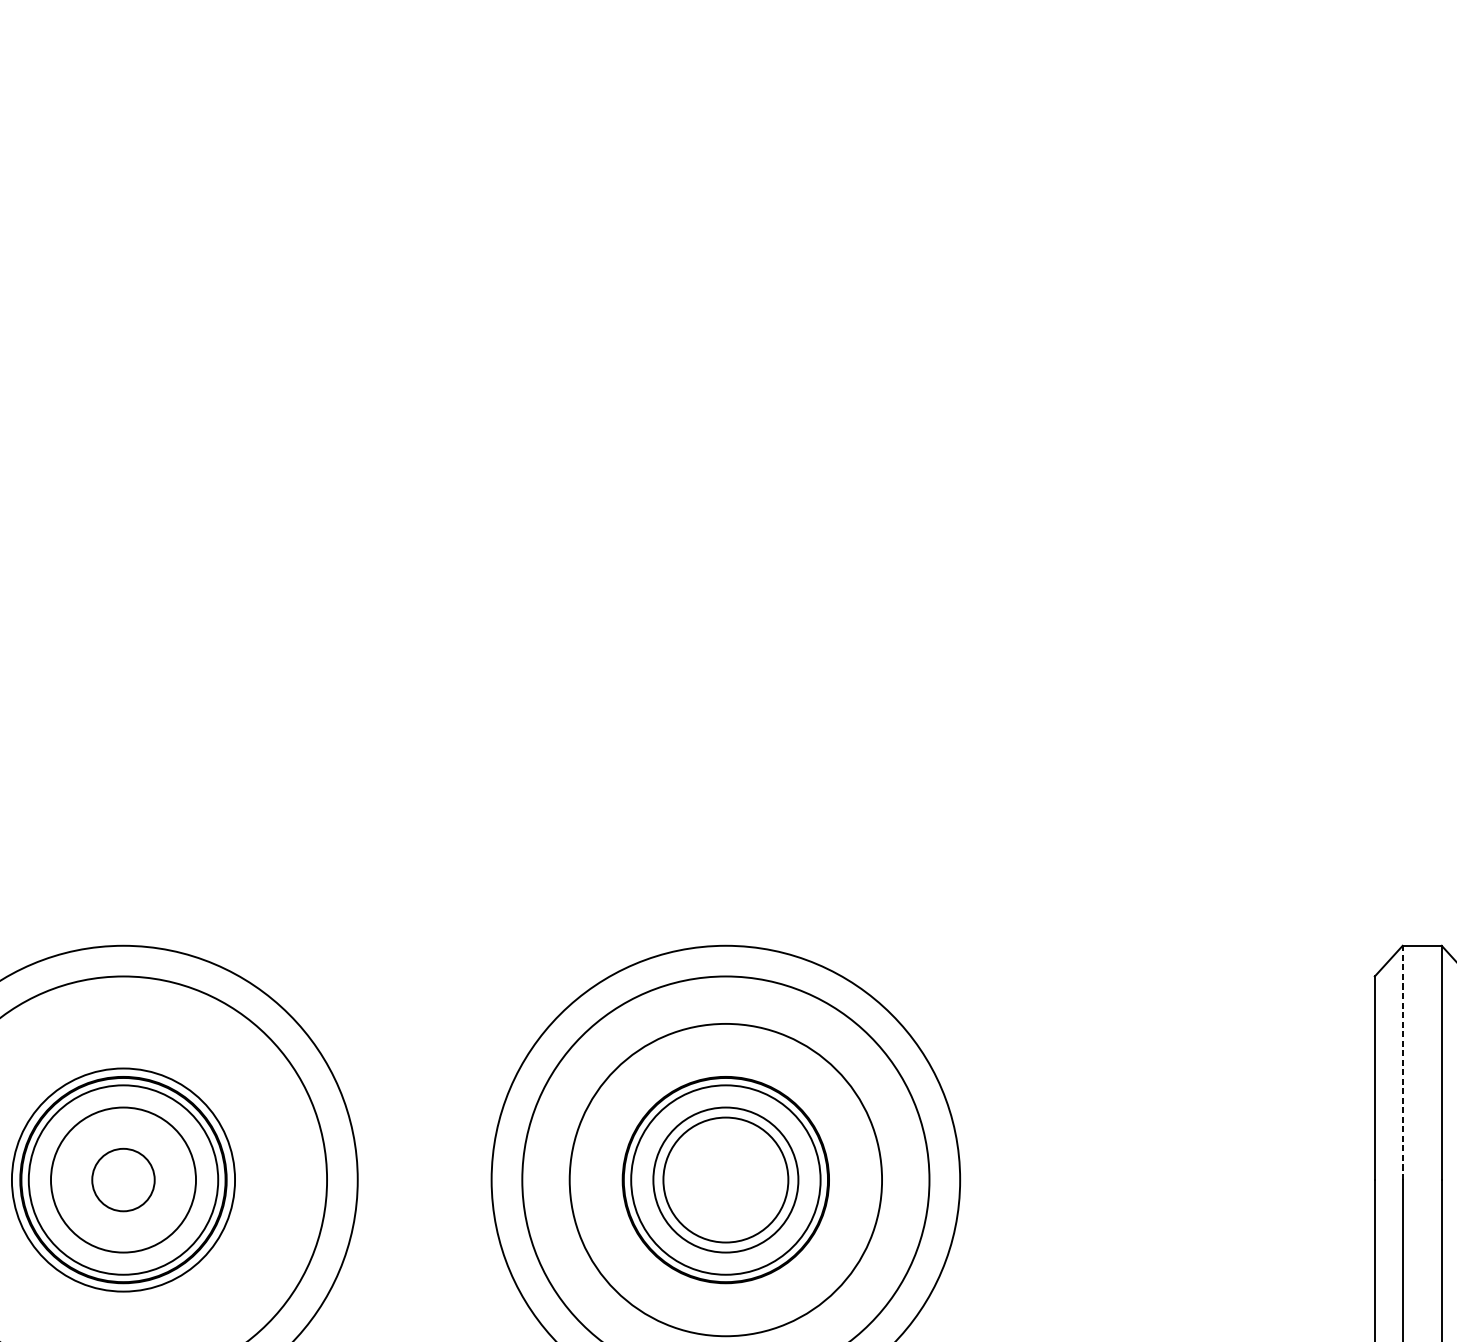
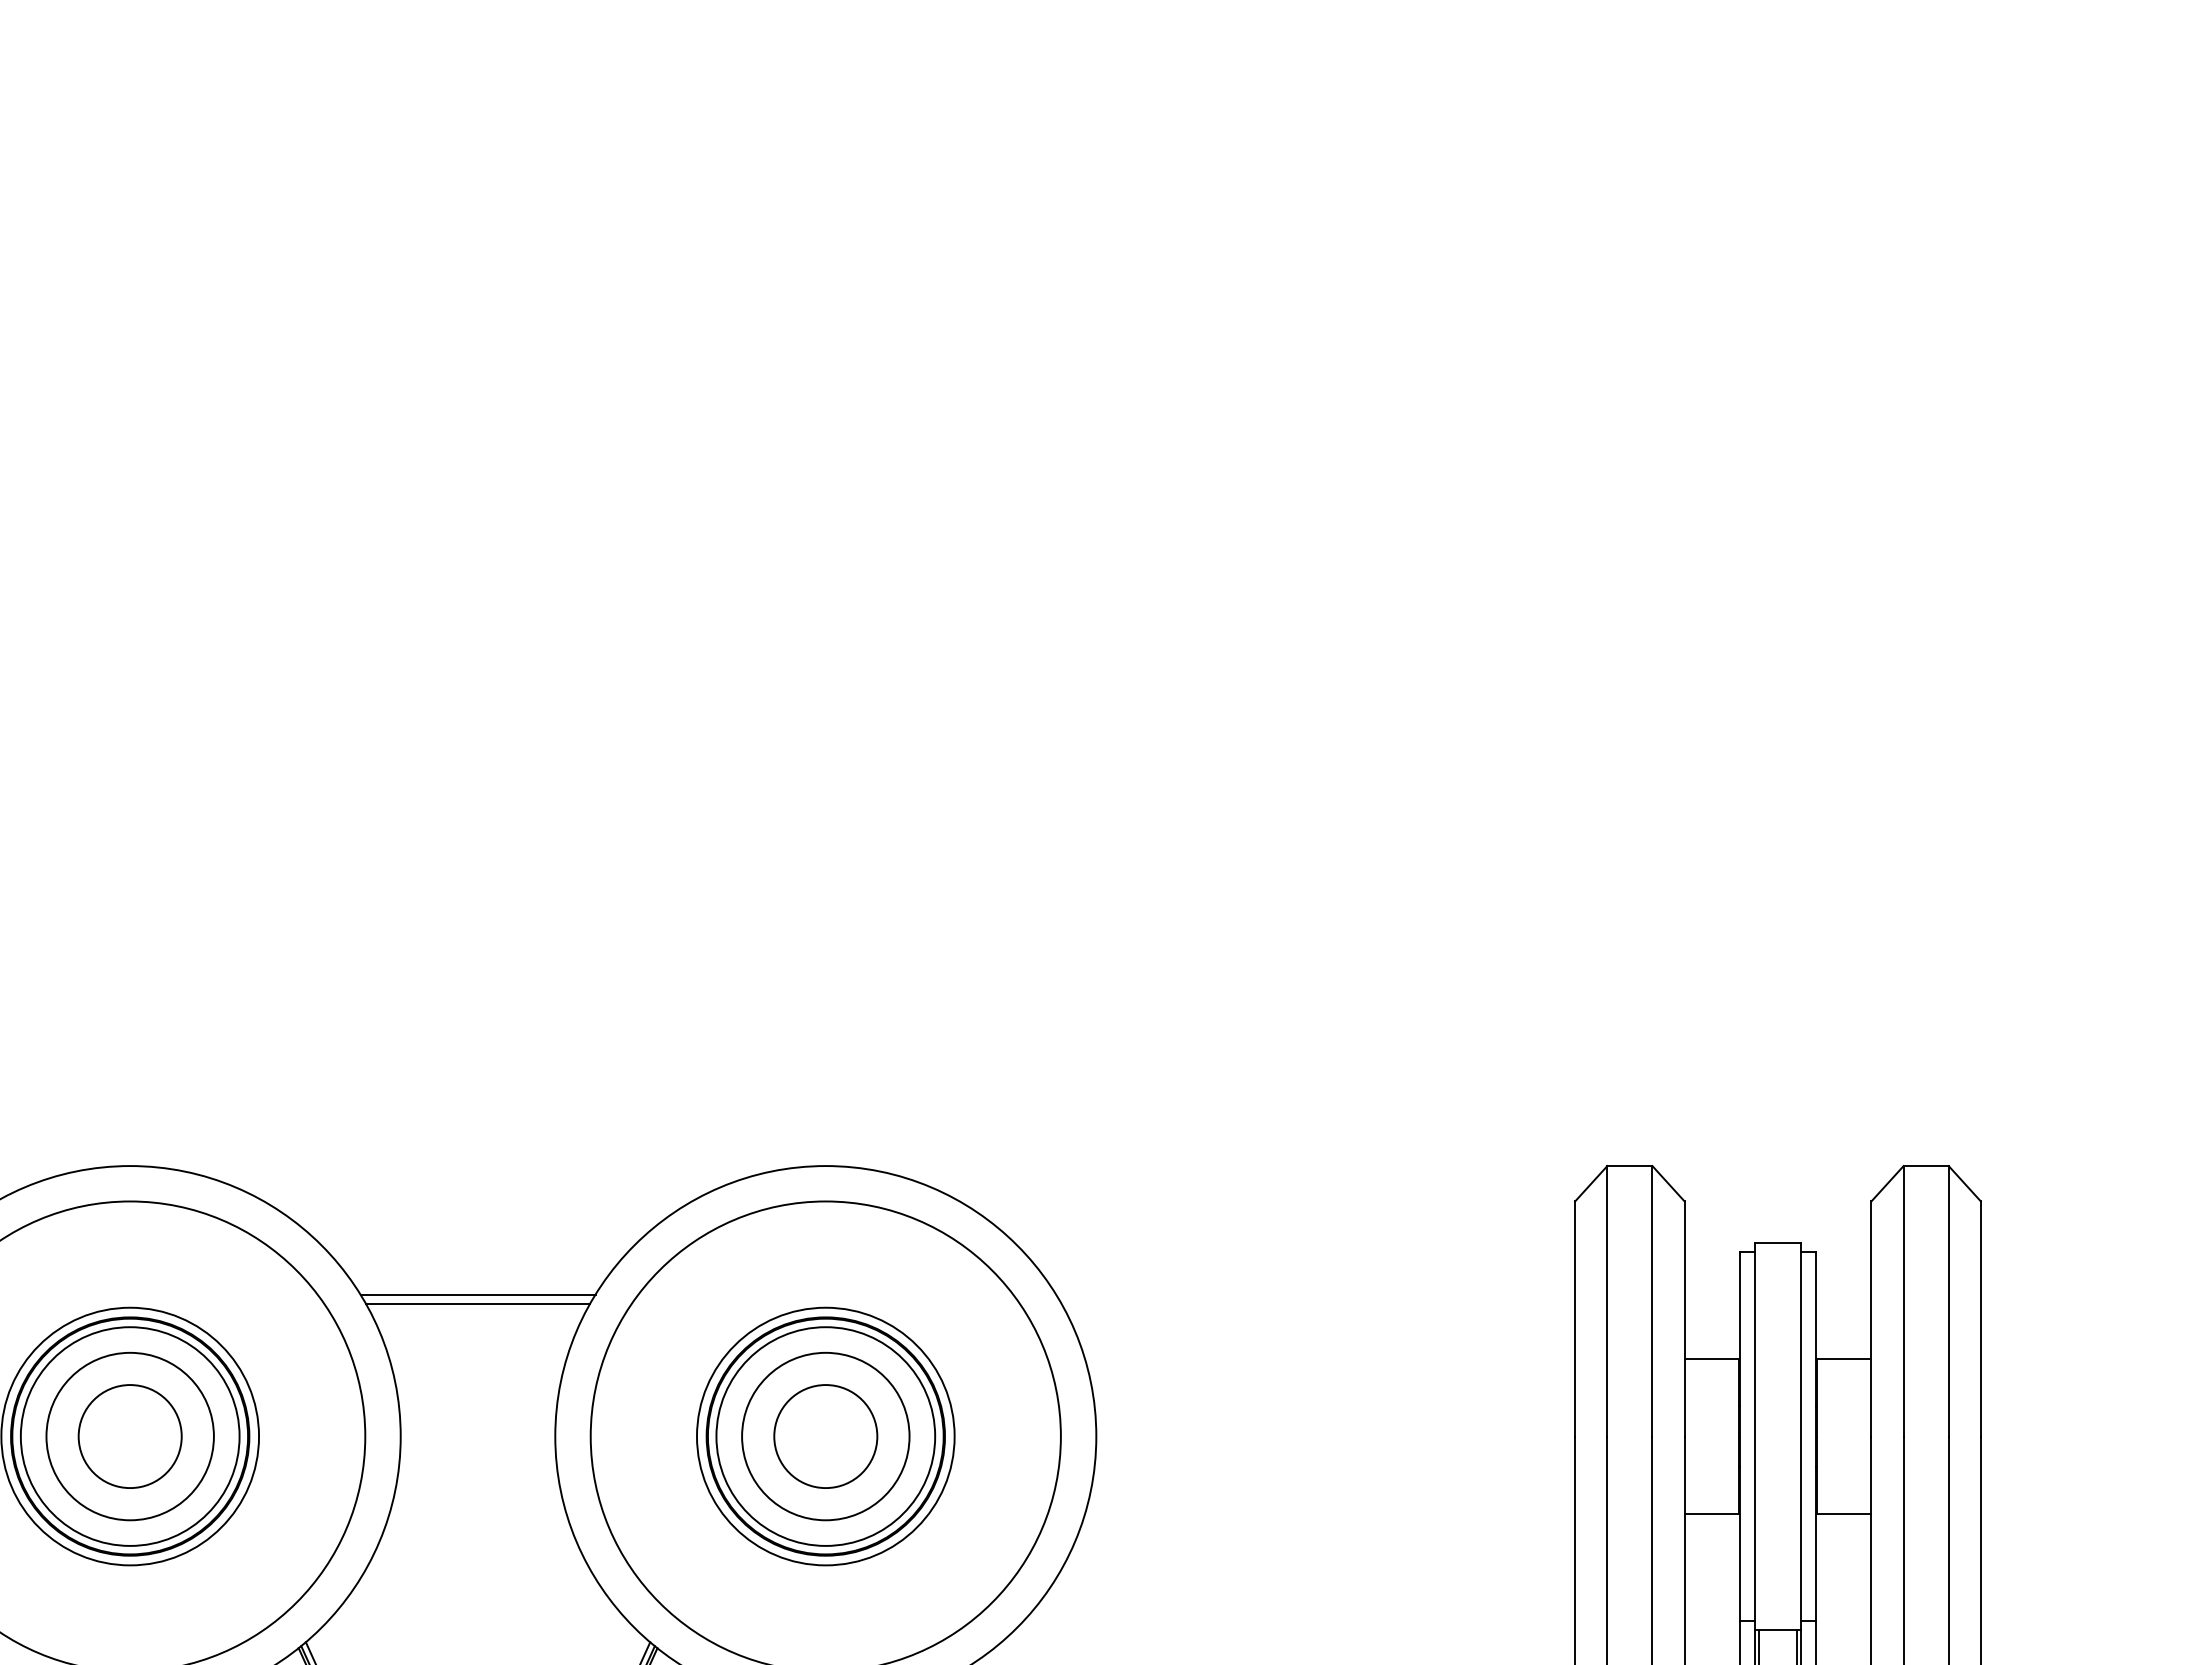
line: (424, 1057) -> (477, 1294), added
line: (1402, 1062) -> (1607, 1300), dashed -> solid
line: (425, 1064) -> (478, 1303), added
circle: (122, 1180) -> (129, 1436), size x1.43
circle: (725, 1180) -> (825, 1436), size x0.71
circle: (725, 1180) -> (825, 1436), size x0.71

